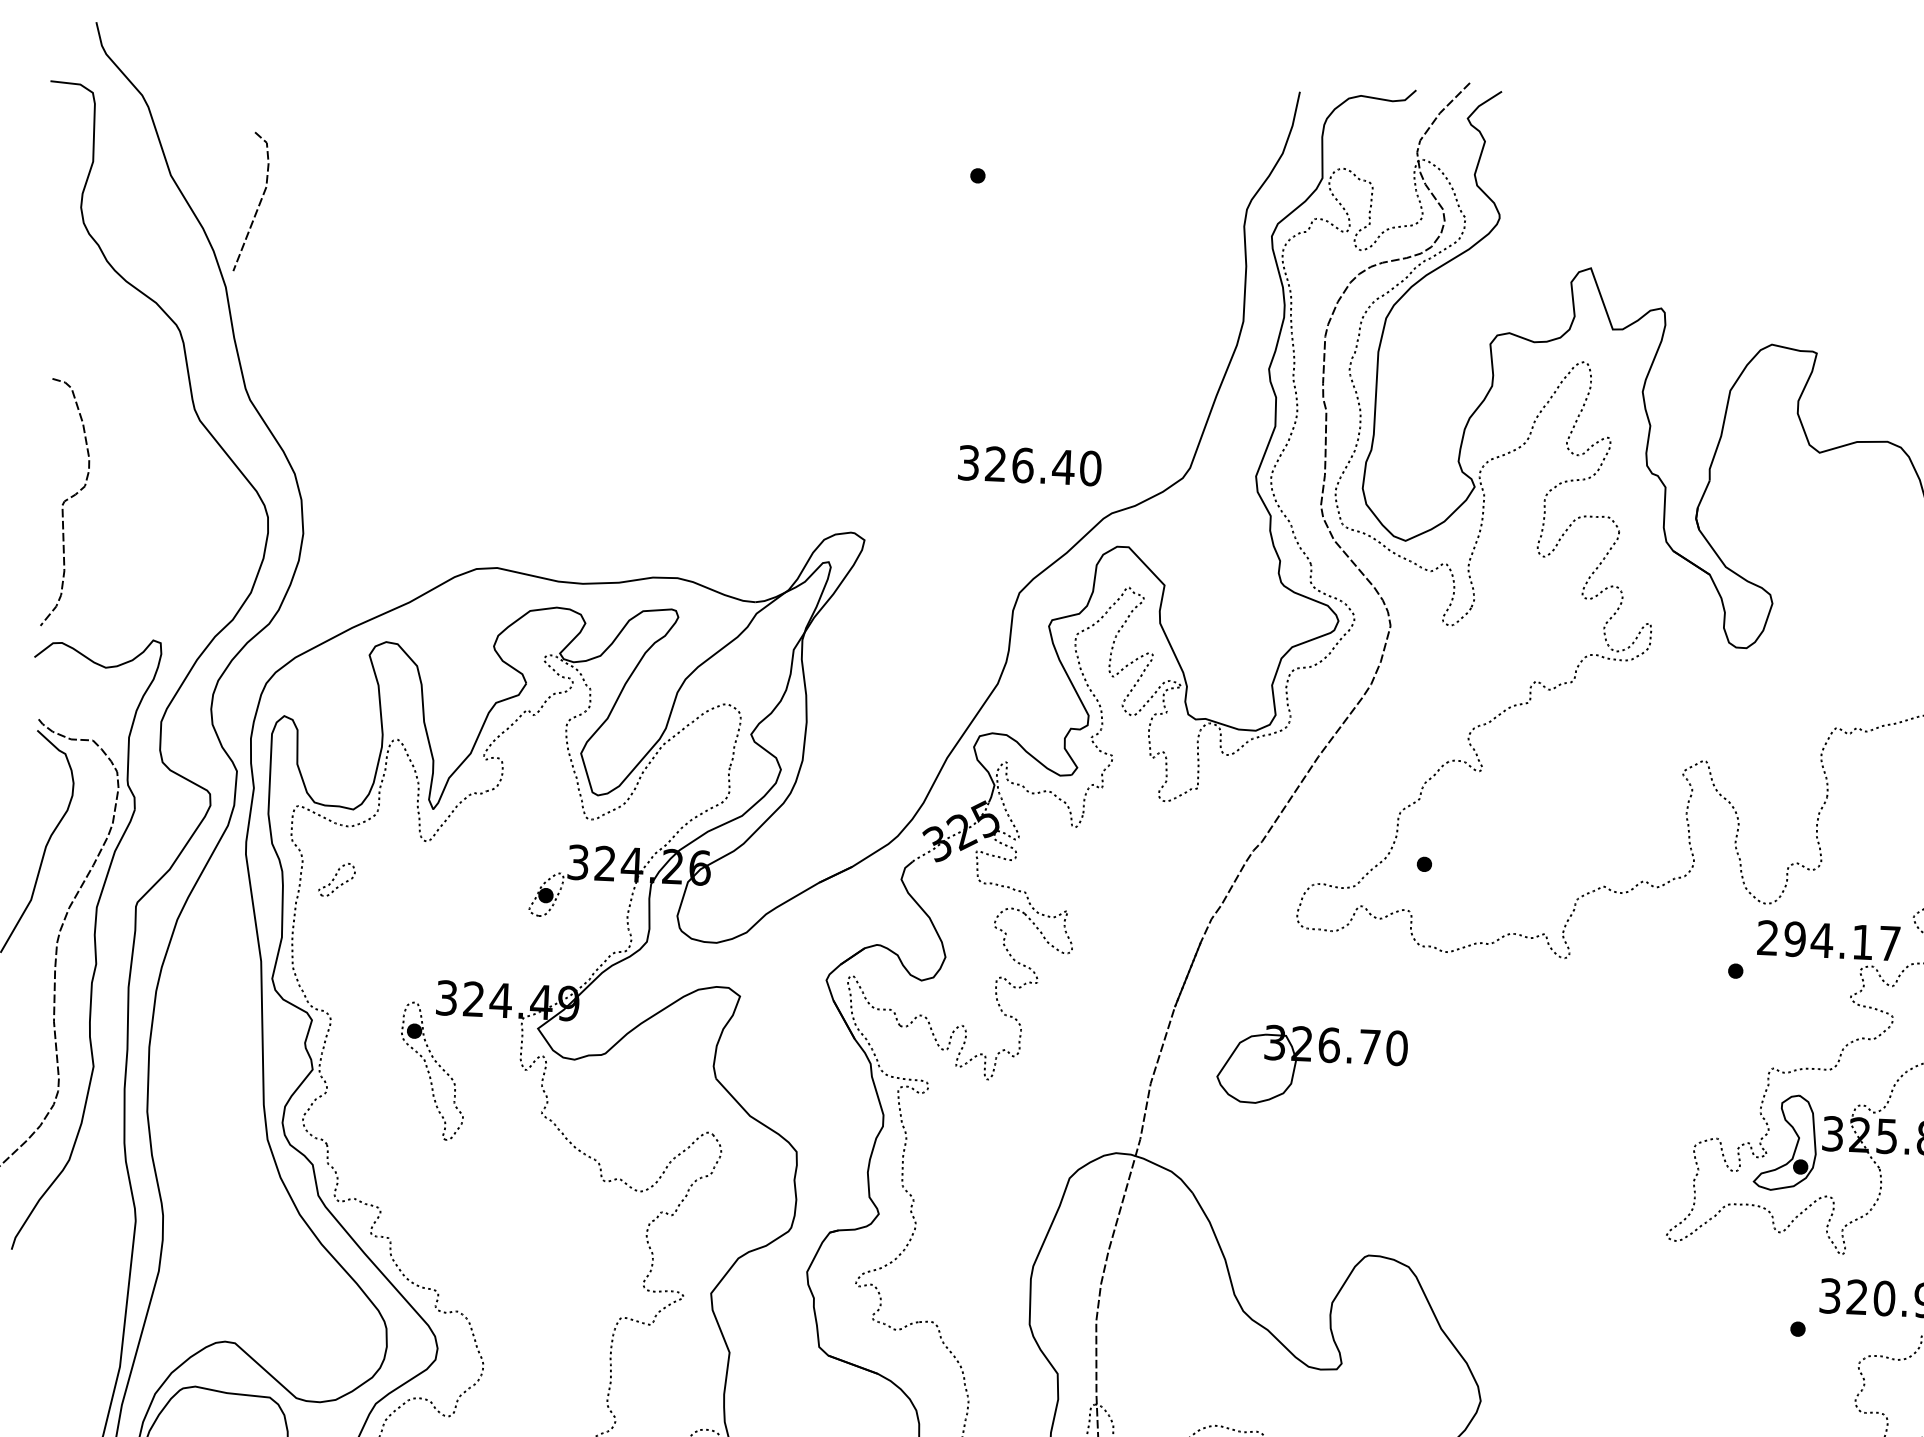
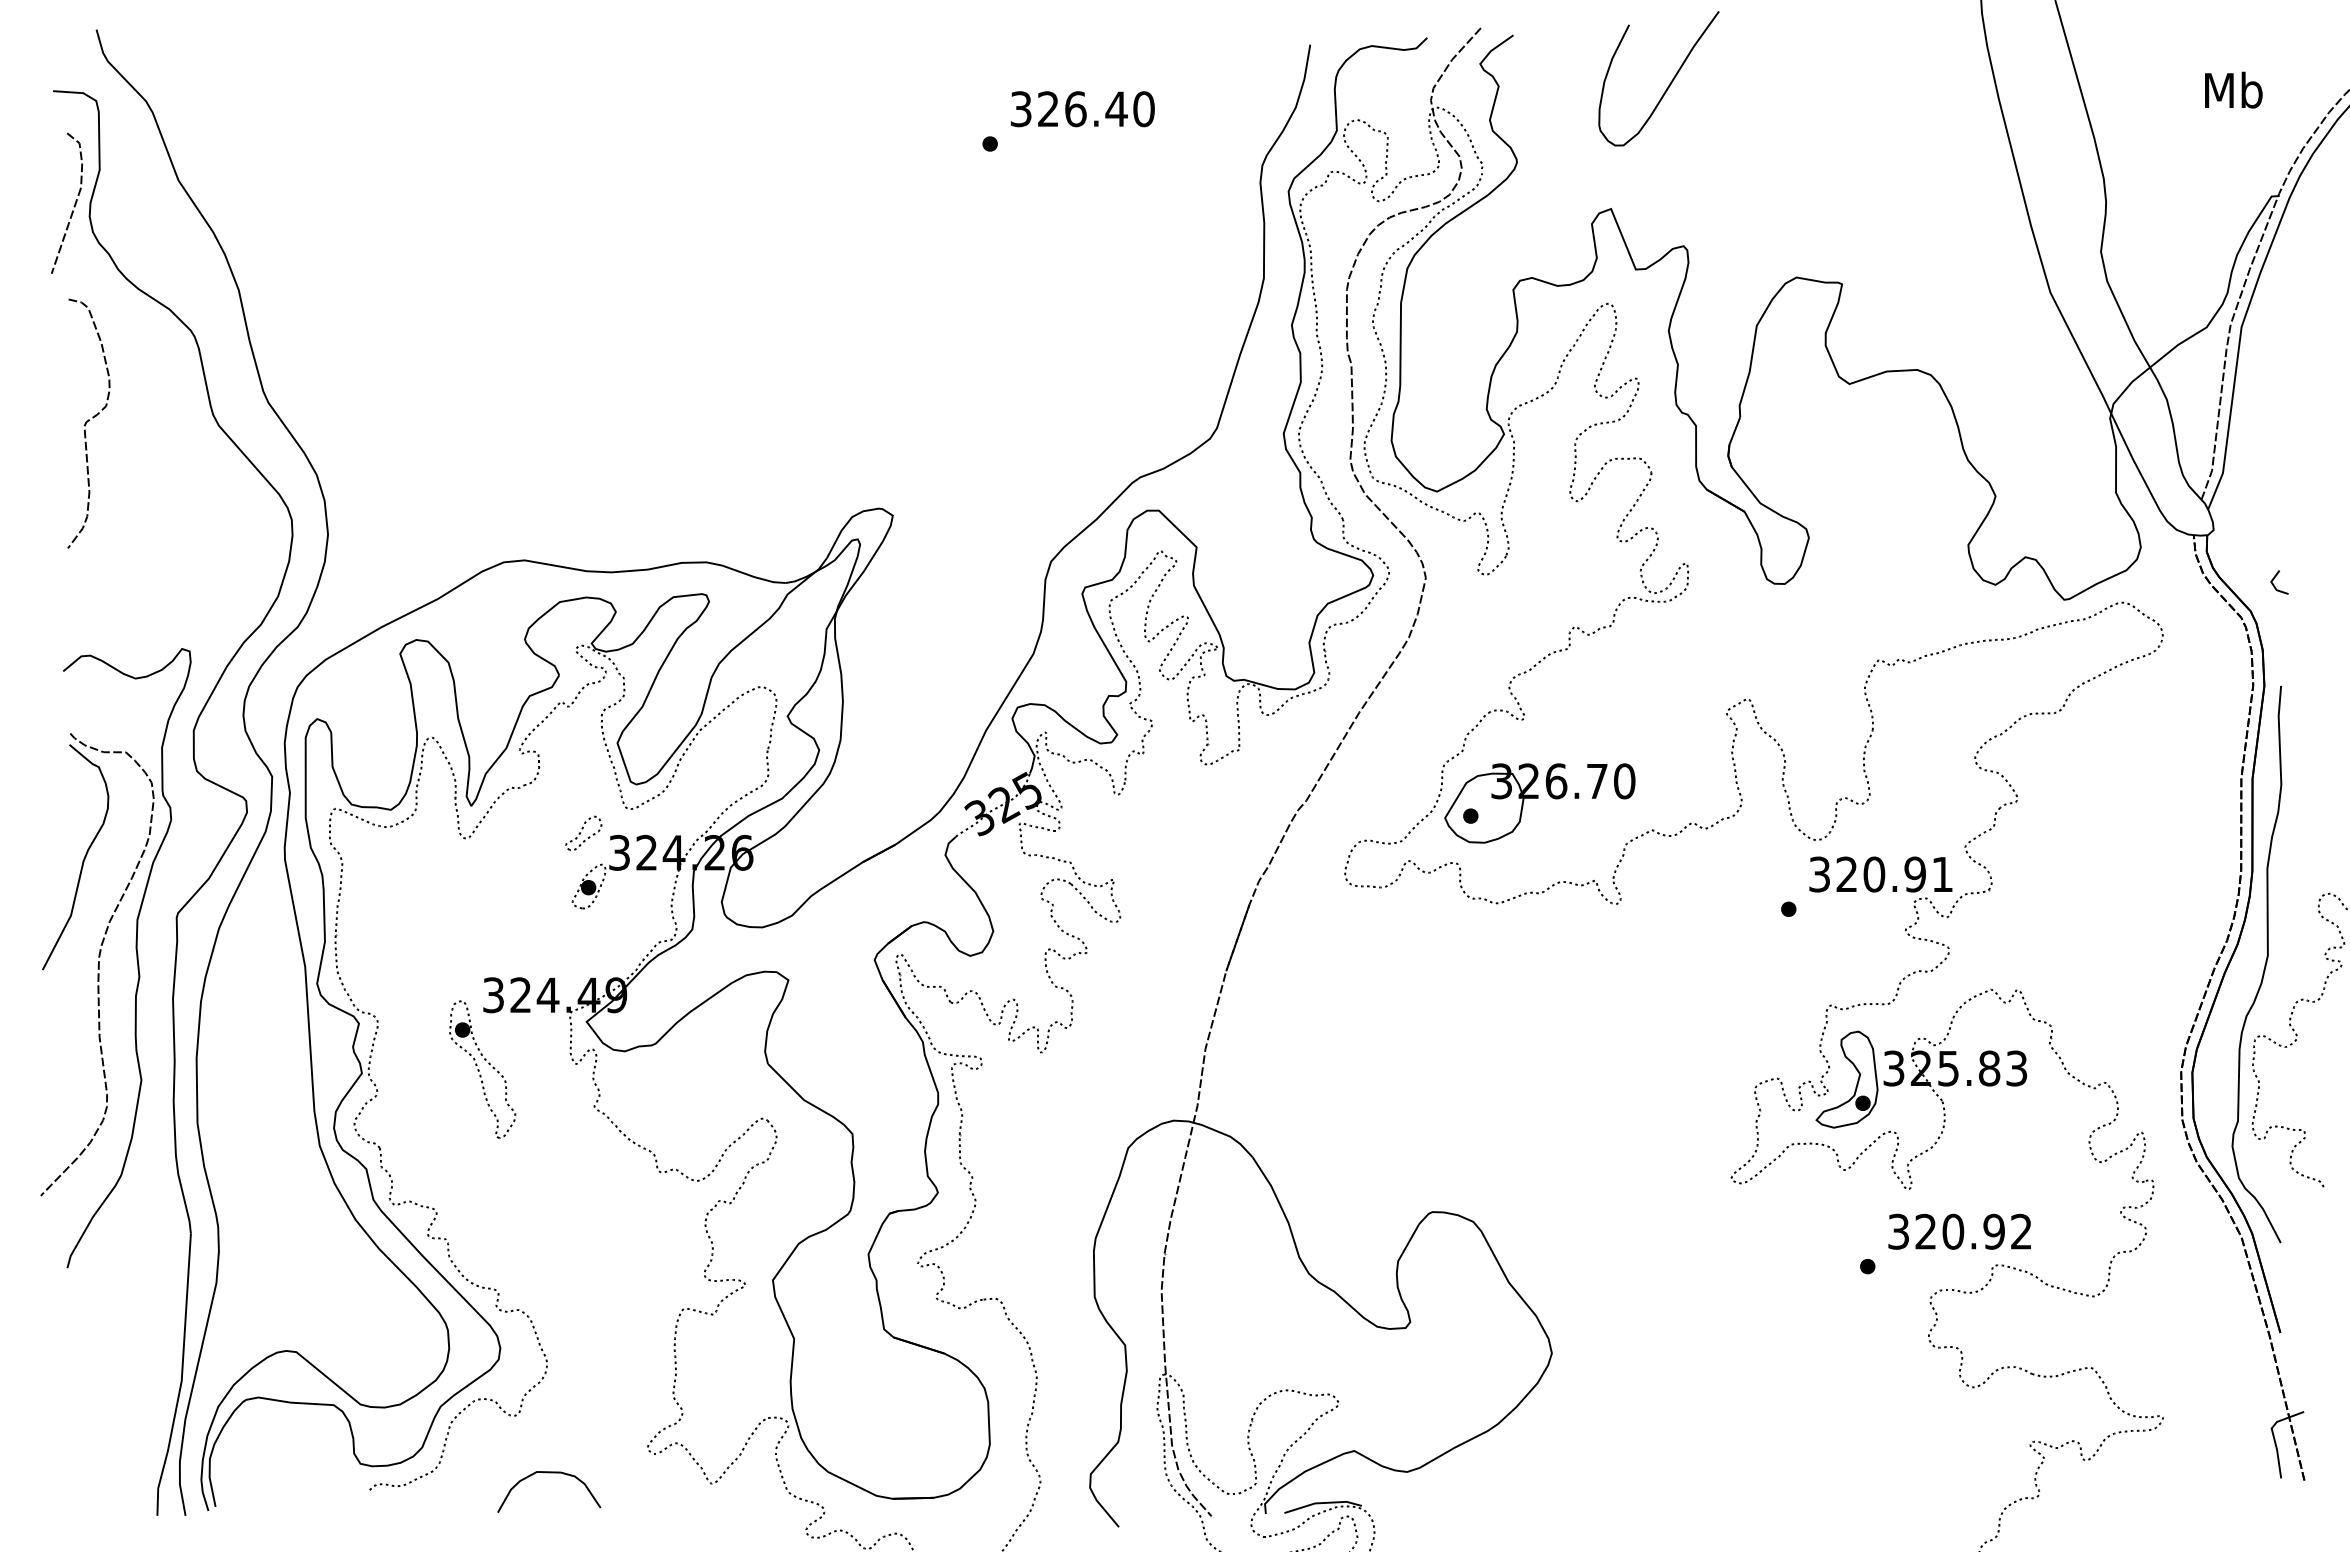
curve: (1652, 149) -> (1667, 86), added
line: (259, 202) -> (74, 203), moved
text: (1029, 466) -> (1082, 109), moved
curve: (65, 501) -> (87, 422), moved
part: (336, 878) -> (583, 832), moved
text: (1828, 940) -> (1880, 874), 294.17 -> 320.91
part: (1311, 1066) -> (1539, 803), moved

